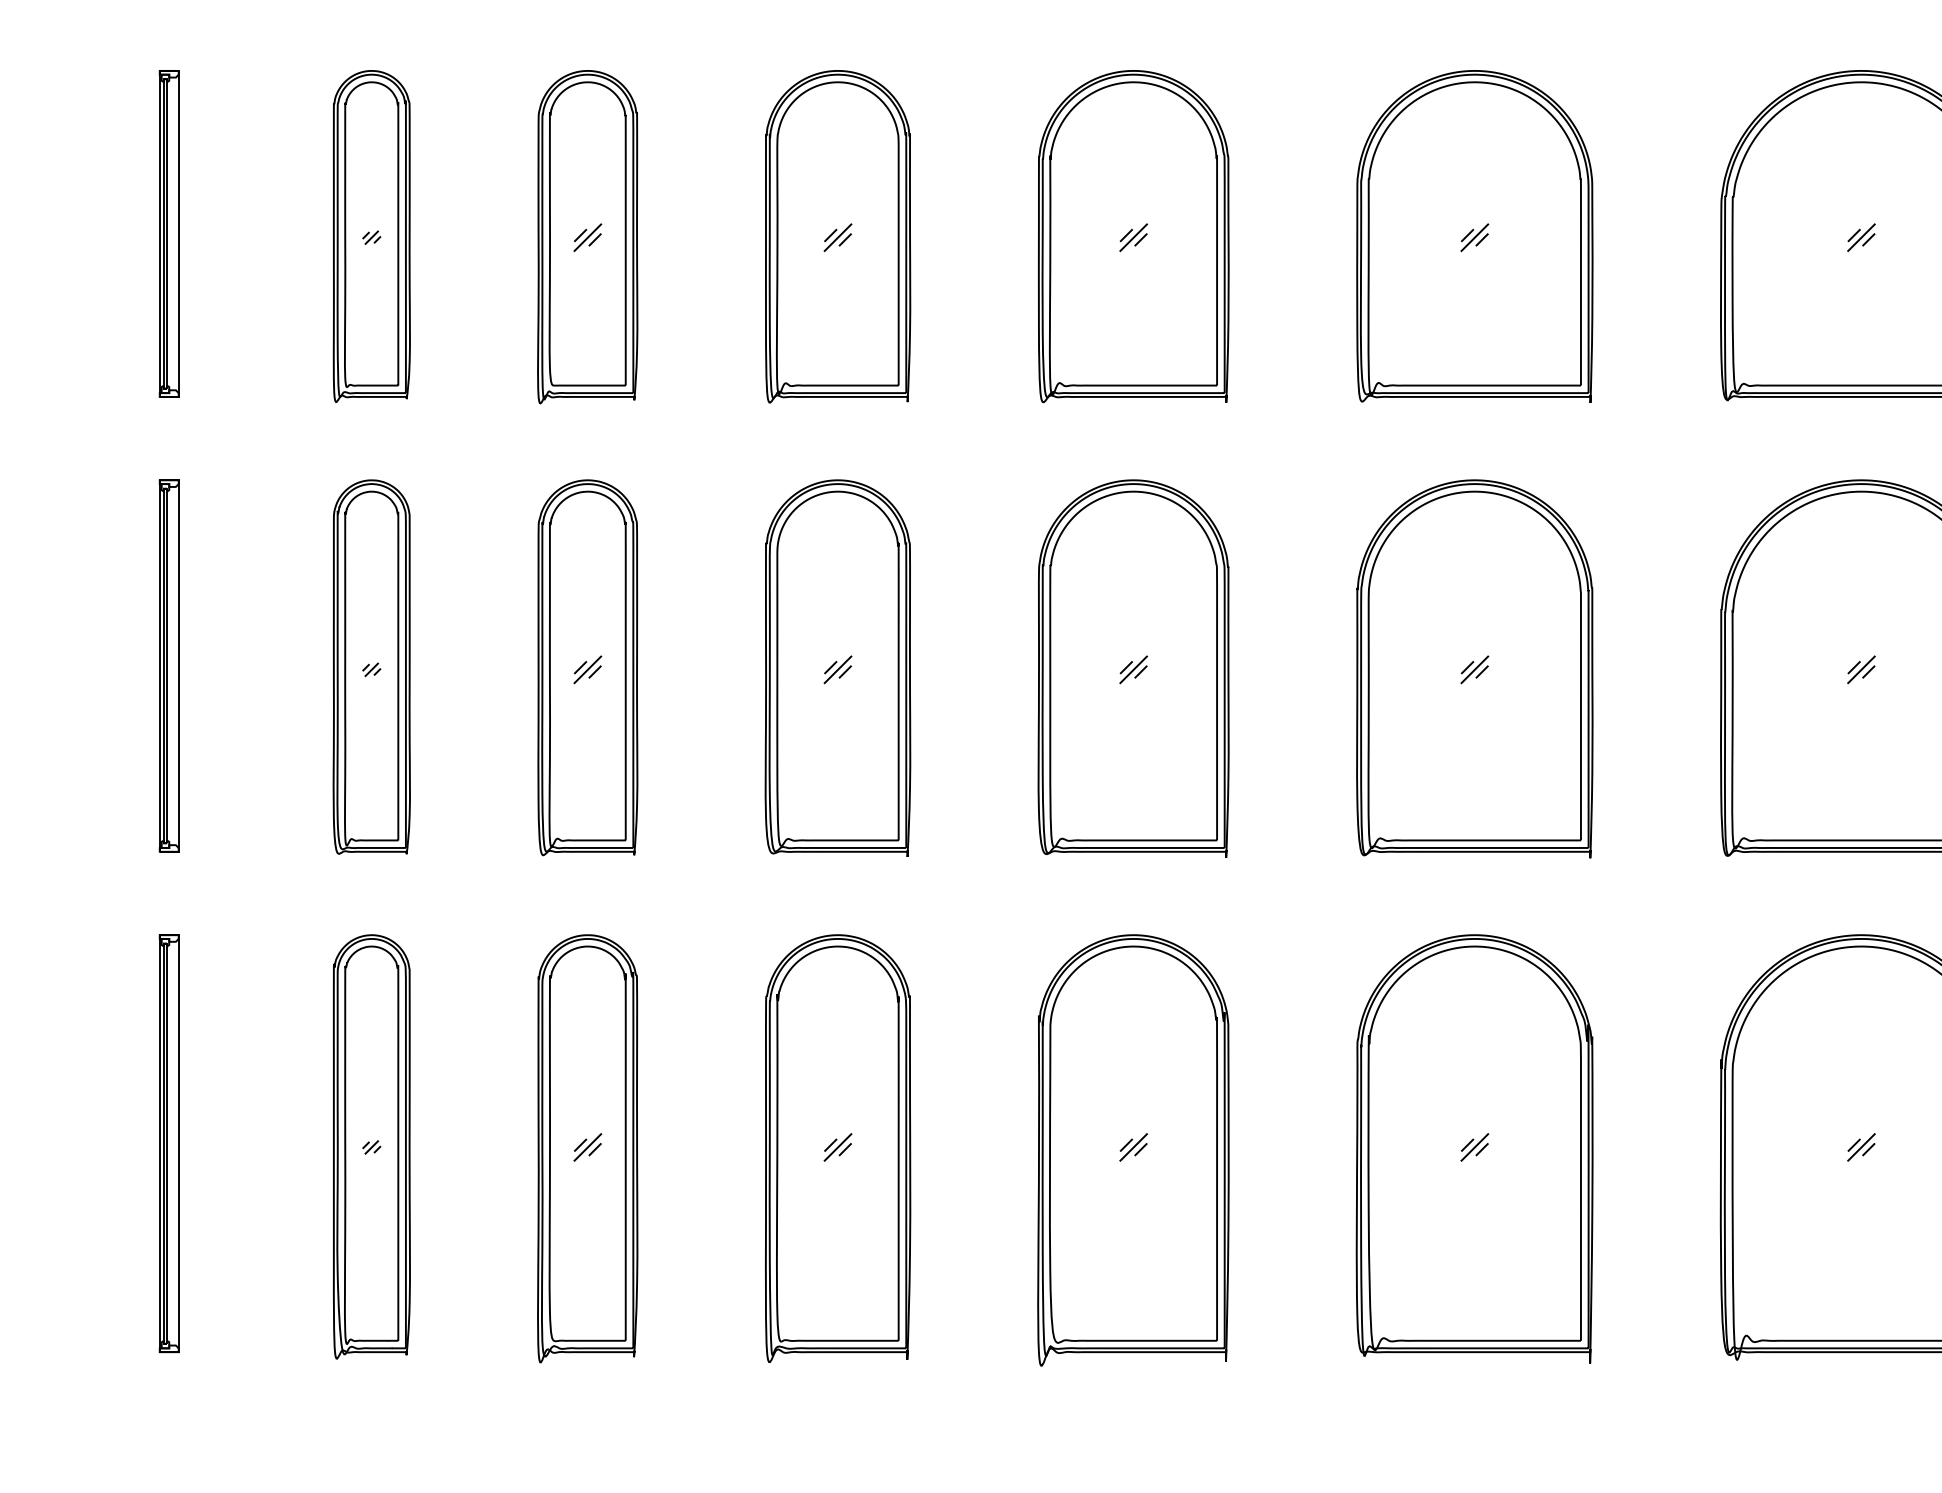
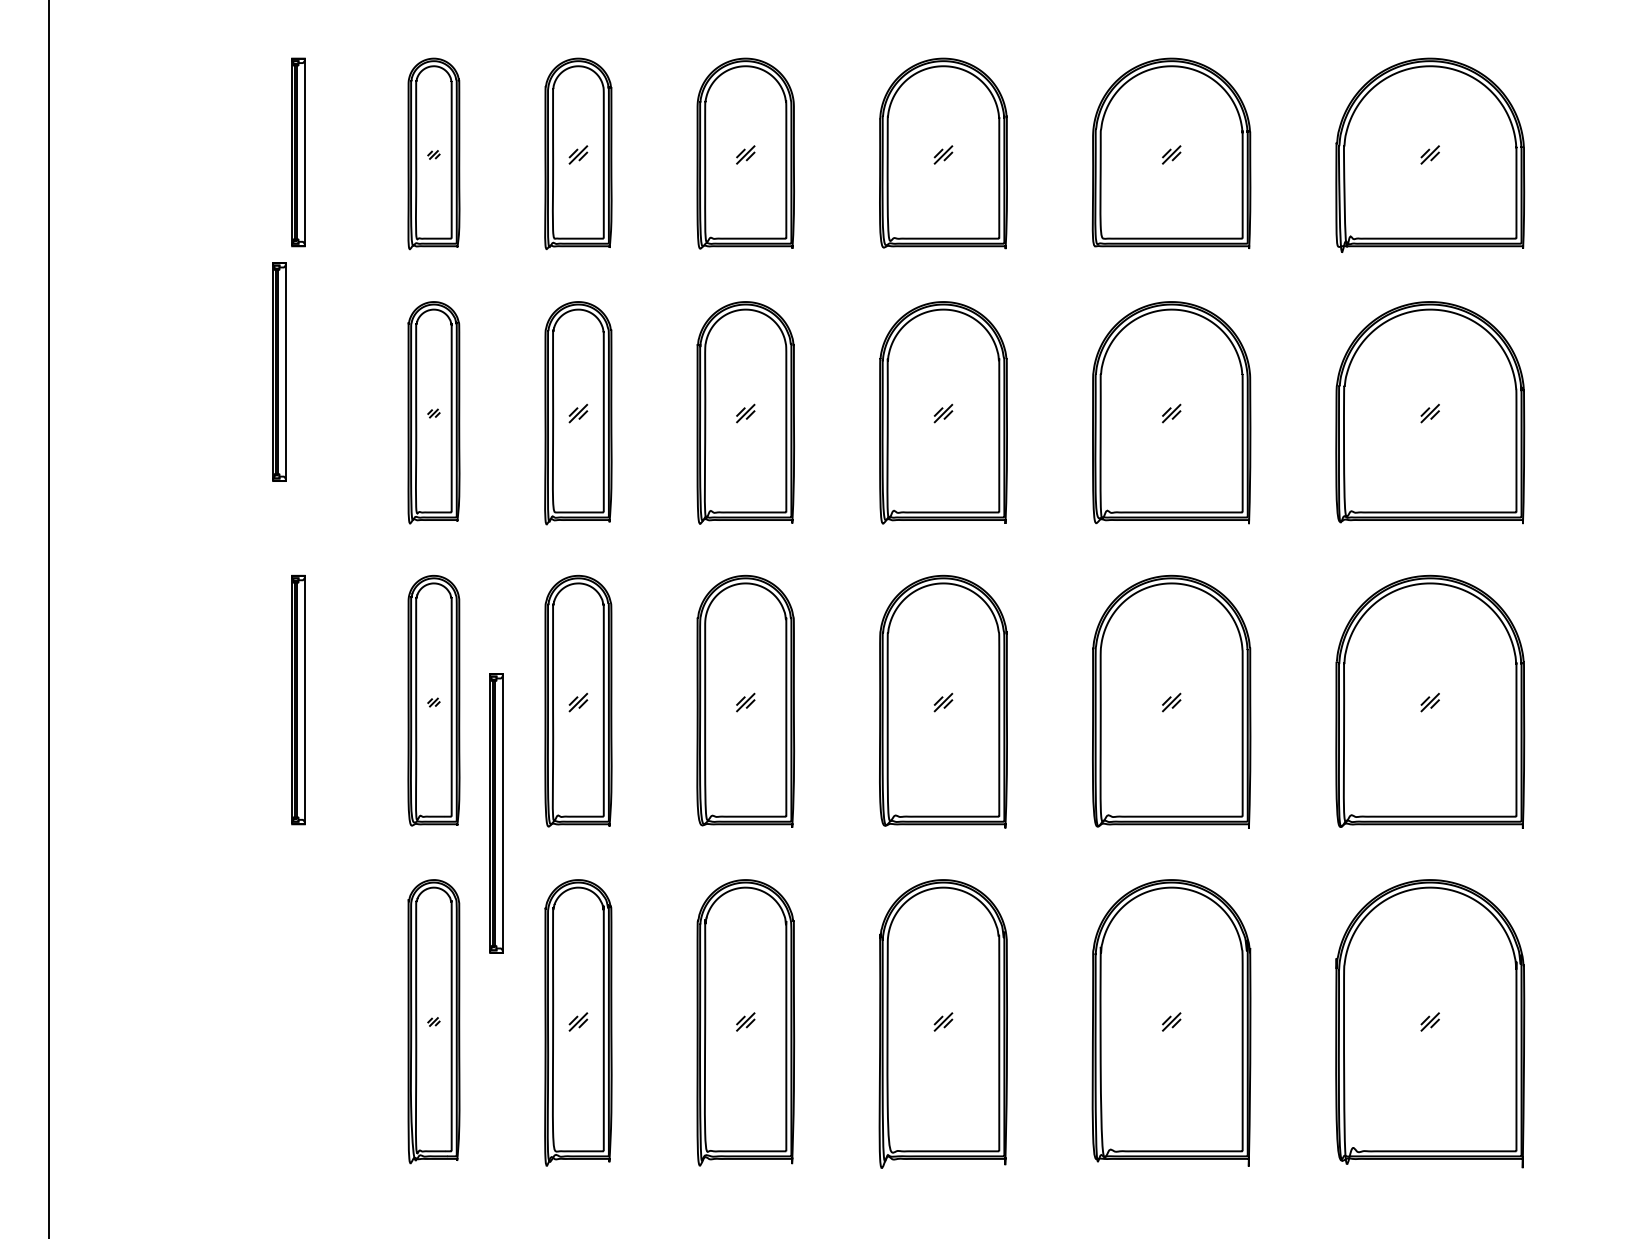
part: (169, 233) -> (279, 371), moved
part: (169, 1143) -> (496, 813), moved

